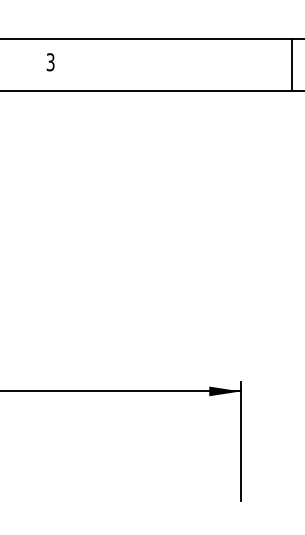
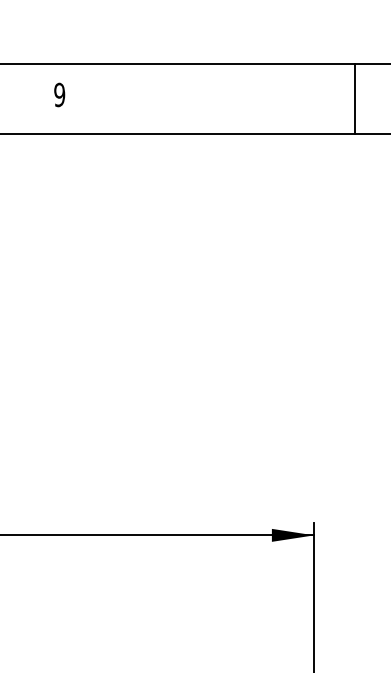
text: (50, 62) -> (59, 95), 3 -> 9
line: (292, 65) -> (355, 99), moved

